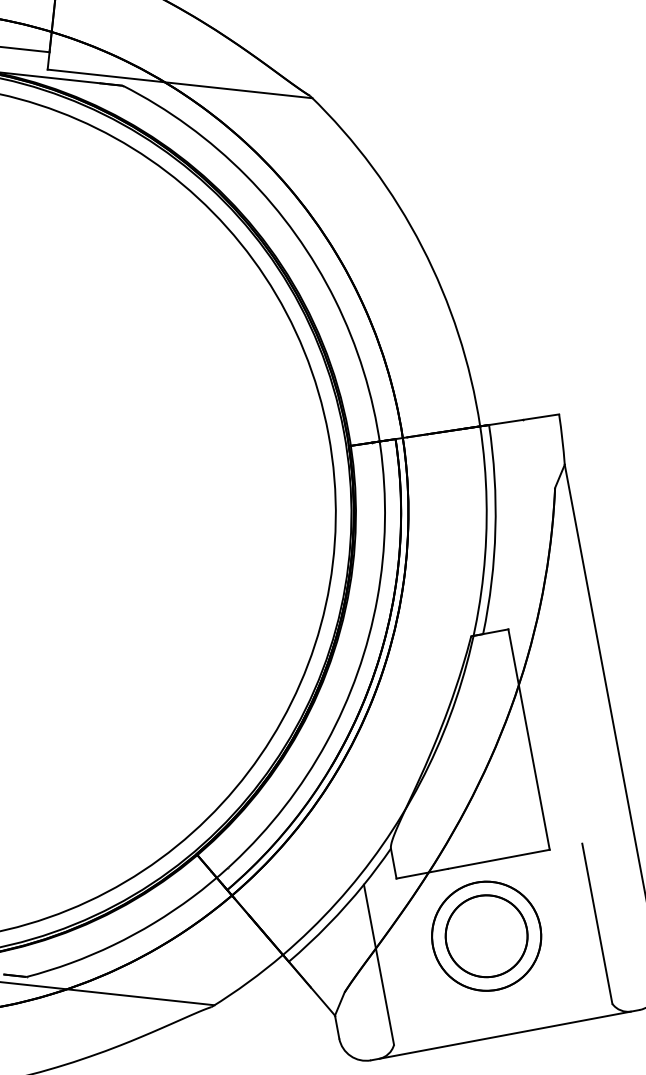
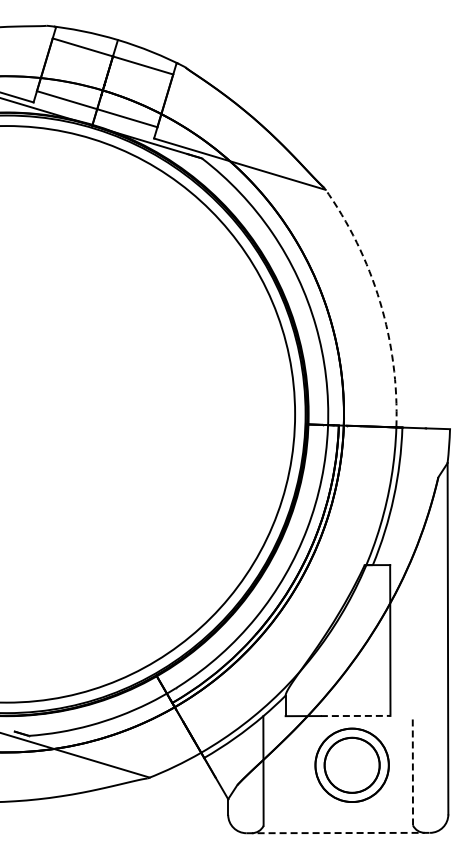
arc: (422, 246) -> (380, 301), solid -> dashed
line: (498, 858) -> (355, 715), solid -> dashed
line: (596, 923) -> (412, 770), solid -> dashed
part: (485, 935) -> (351, 764), moved
line: (505, 1035) -> (338, 833), solid -> dashed

